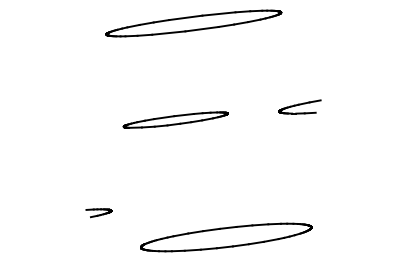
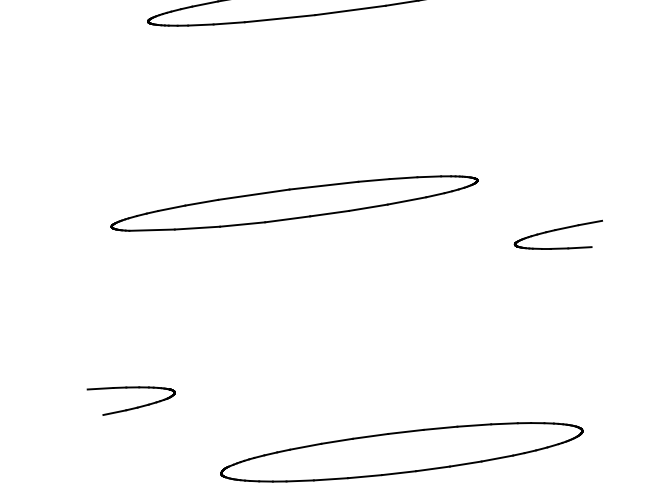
part: (299, 106) -> (557, 233), moved
part: (175, 119) -> (294, 201), size x1.67
part: (98, 212) -> (130, 399), size x1.67

